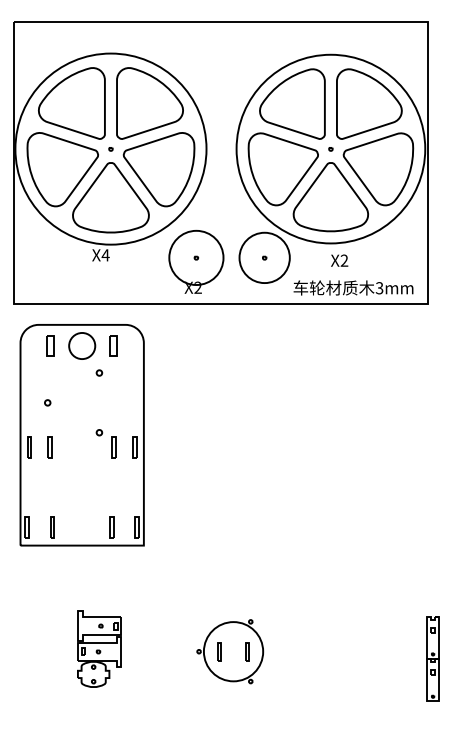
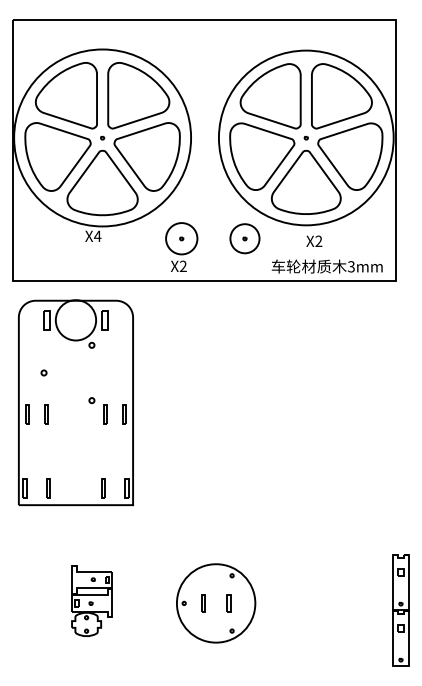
circle: (196, 257) -> (181, 238), size x0.62
circle: (264, 257) -> (244, 238), size x0.62
circle: (81, 345) -> (75, 319), size x1.67
circle: (233, 651) -> (216, 603), size x1.43
part: (432, 658) -> (400, 609), size x1.43

